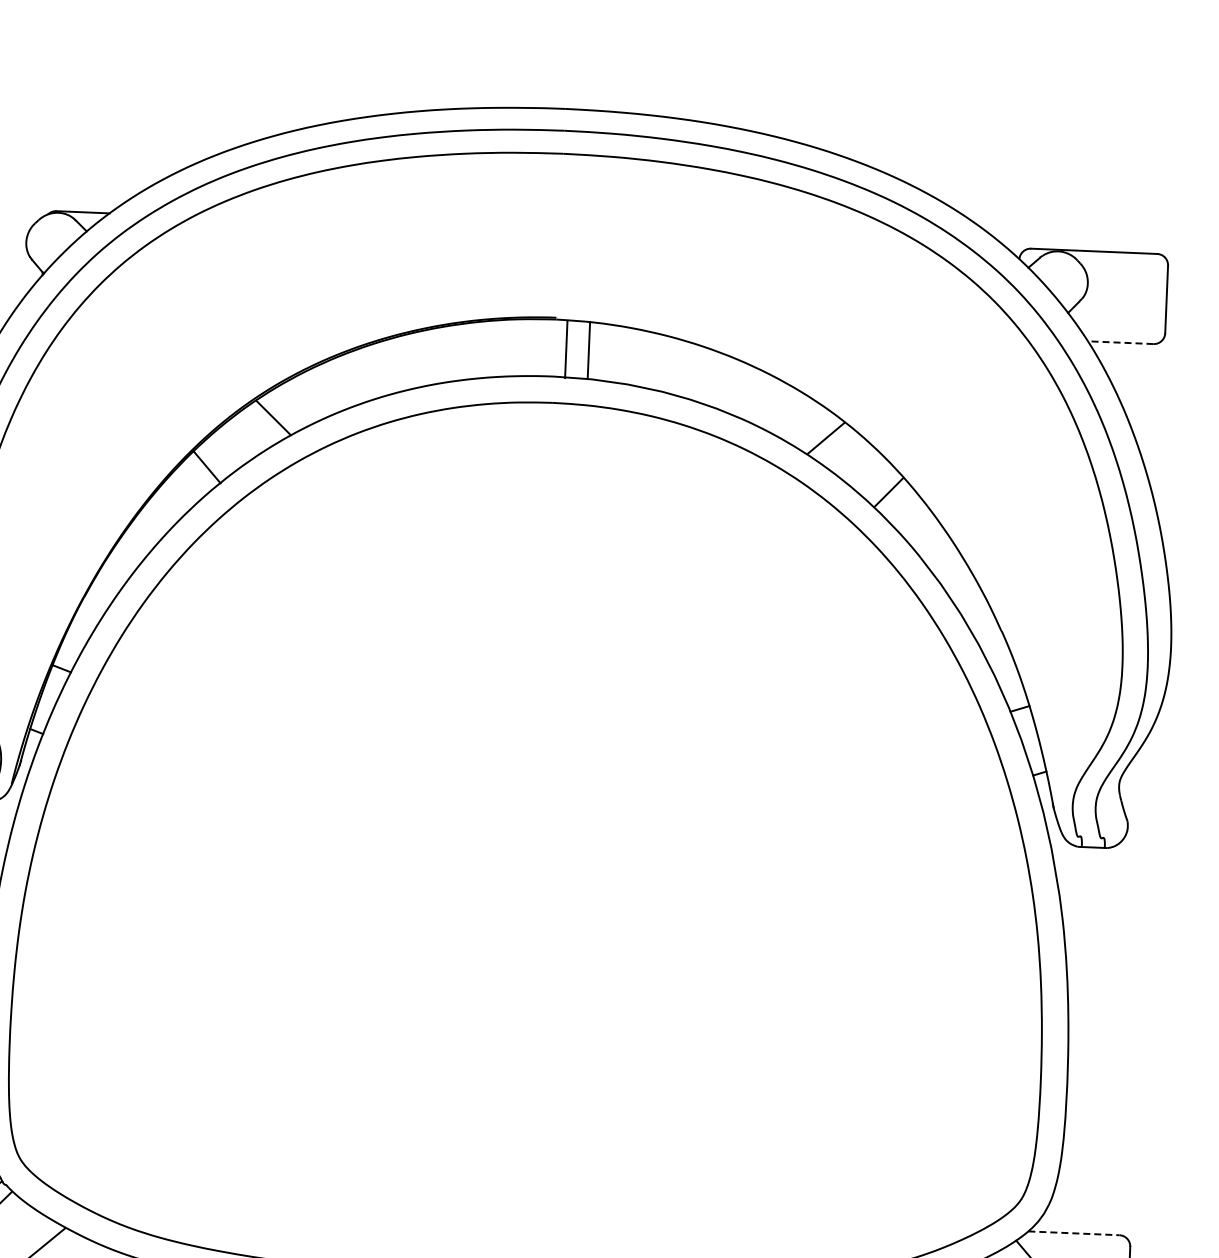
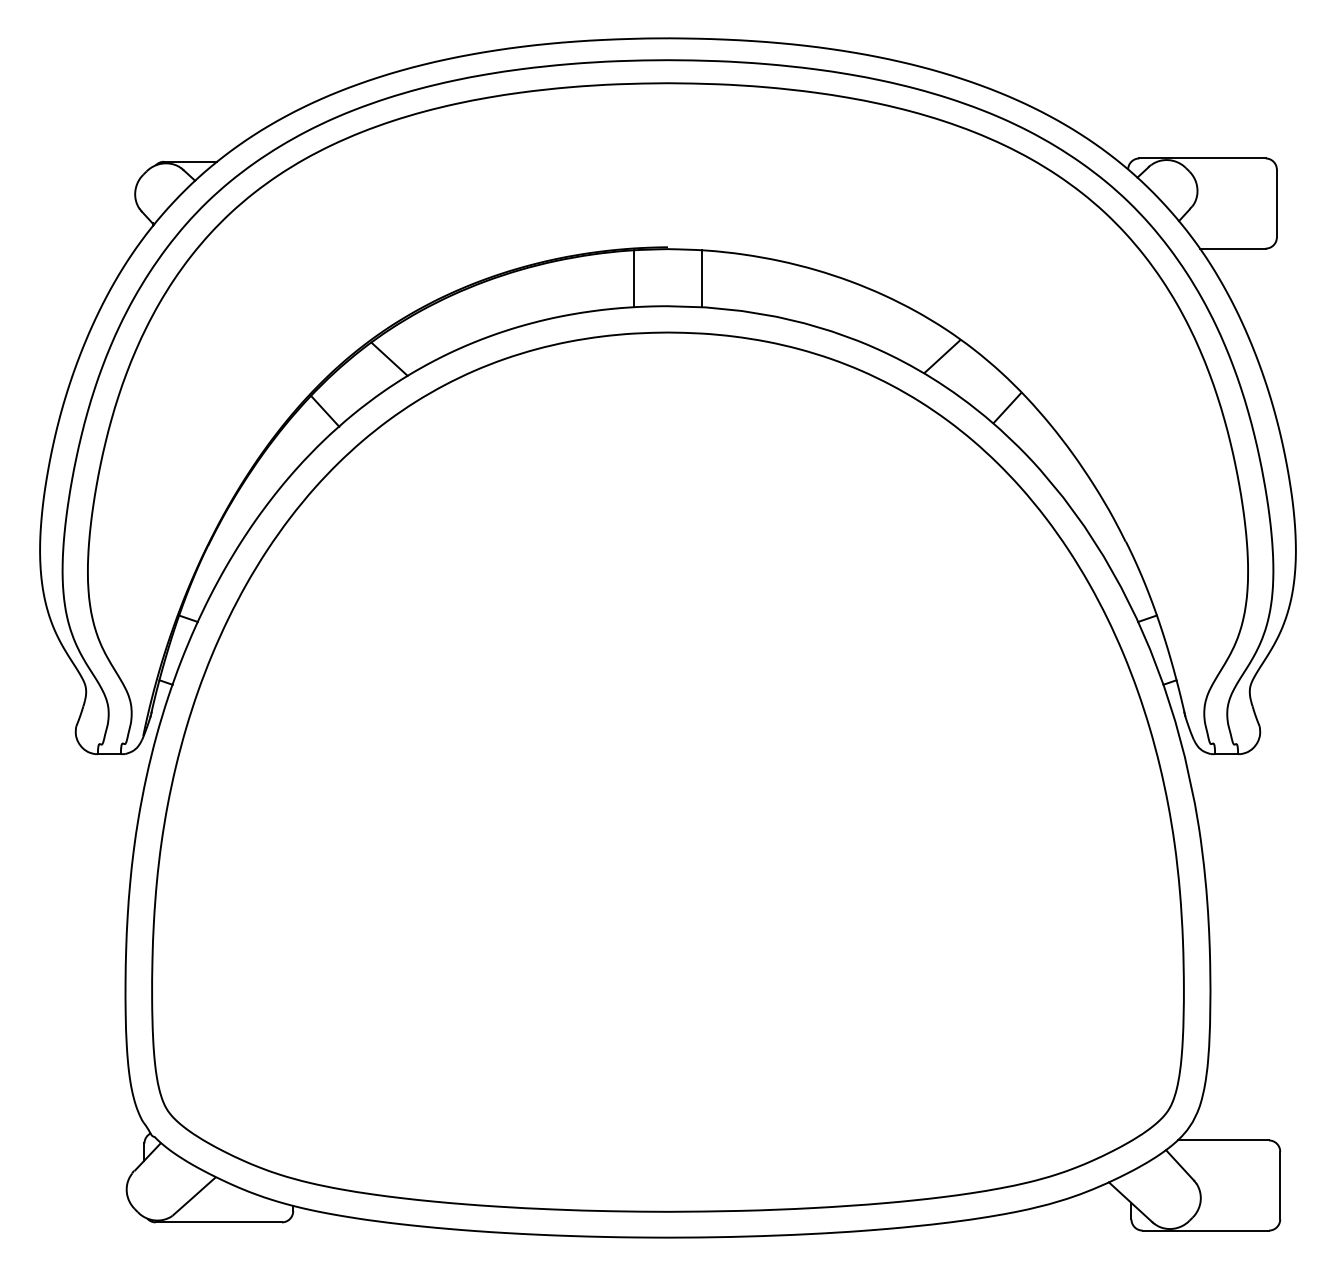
line: (1120, 342) -> (1232, 248), dashed -> solid
line: (566, 349) -> (634, 278), moved
line: (1074, 1233) -> (1223, 1140), dashed -> solid

